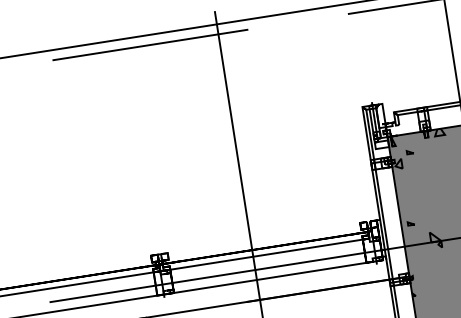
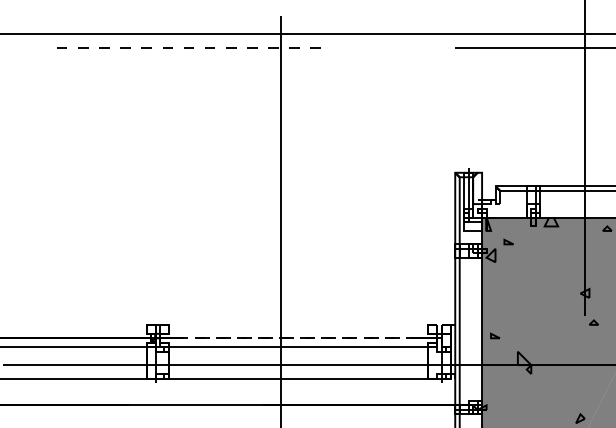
line: (150, 44) -> (189, 47), solid -> dashed
line: (358, 233) -> (423, 338), solid -> dashed

